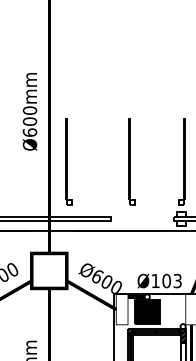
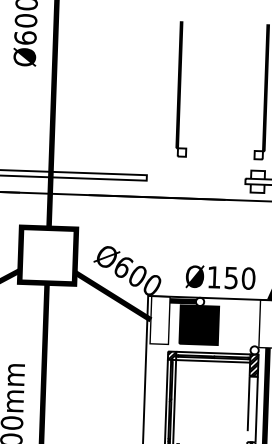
part: (68, 161) -> (84, 85), removed
text: (171, 280) -> (238, 277), Ø103 -> Ø150

